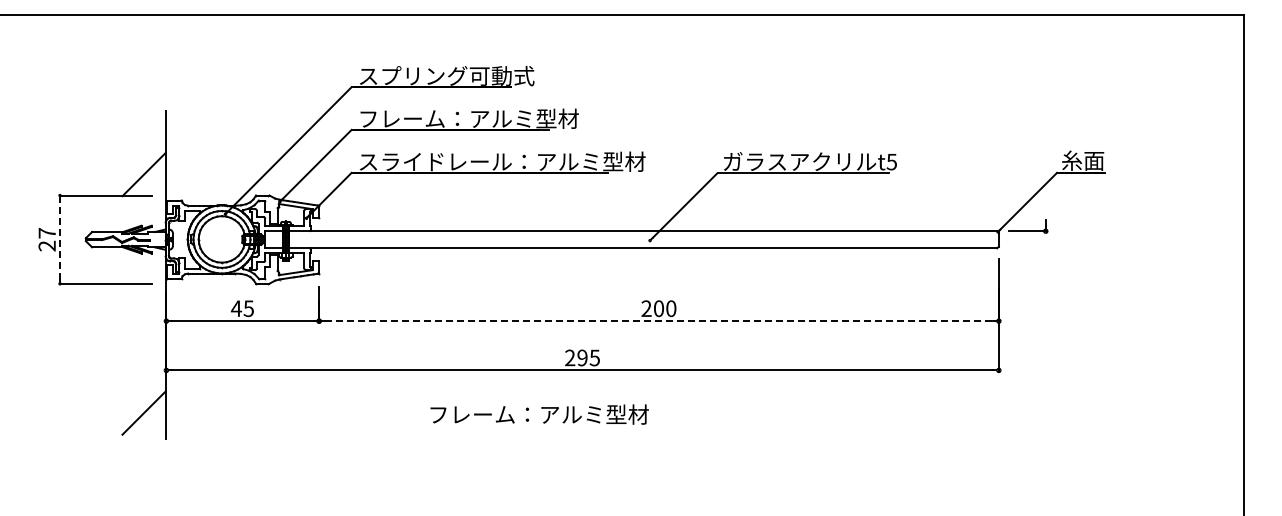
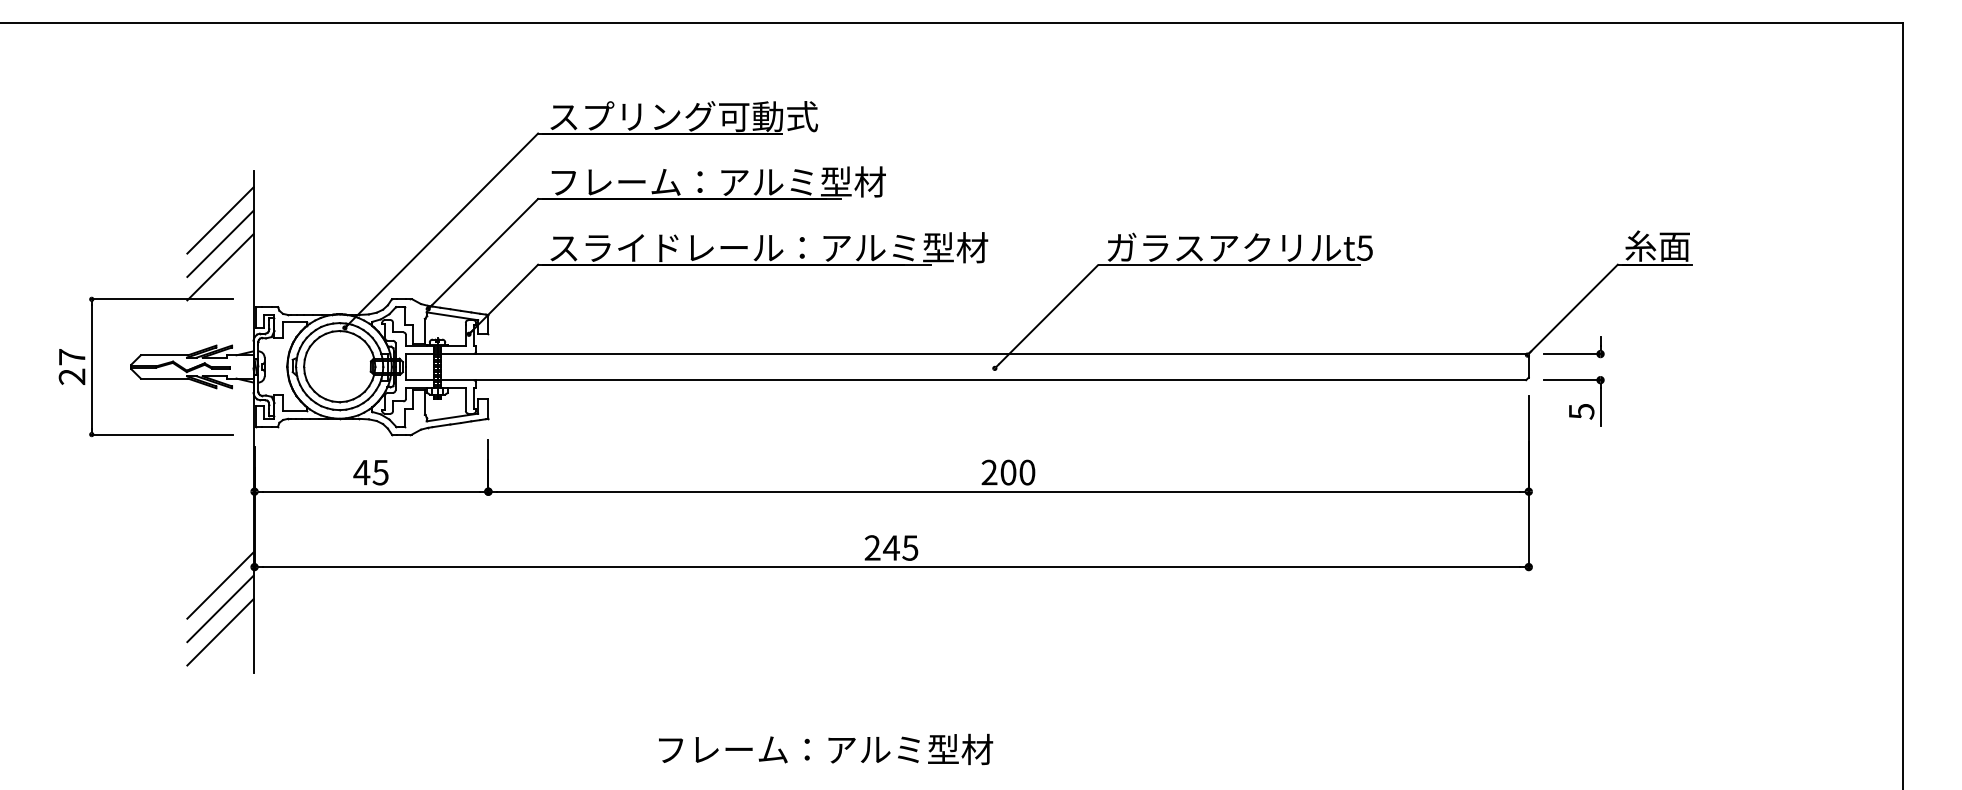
line: (143, 143) -> (219, 219), added
line: (143, 158) -> (219, 242), added
line: (60, 239) -> (92, 366), dashed -> solid
part: (1028, 262) -> (1574, 401), added
line: (659, 321) -> (1009, 492), dashed -> solid
text: (582, 357) -> (891, 547), 295 -> 245
line: (143, 382) -> (219, 585), added
line: (143, 397) -> (219, 608), added
text: (539, 414) -> (825, 749), moved

